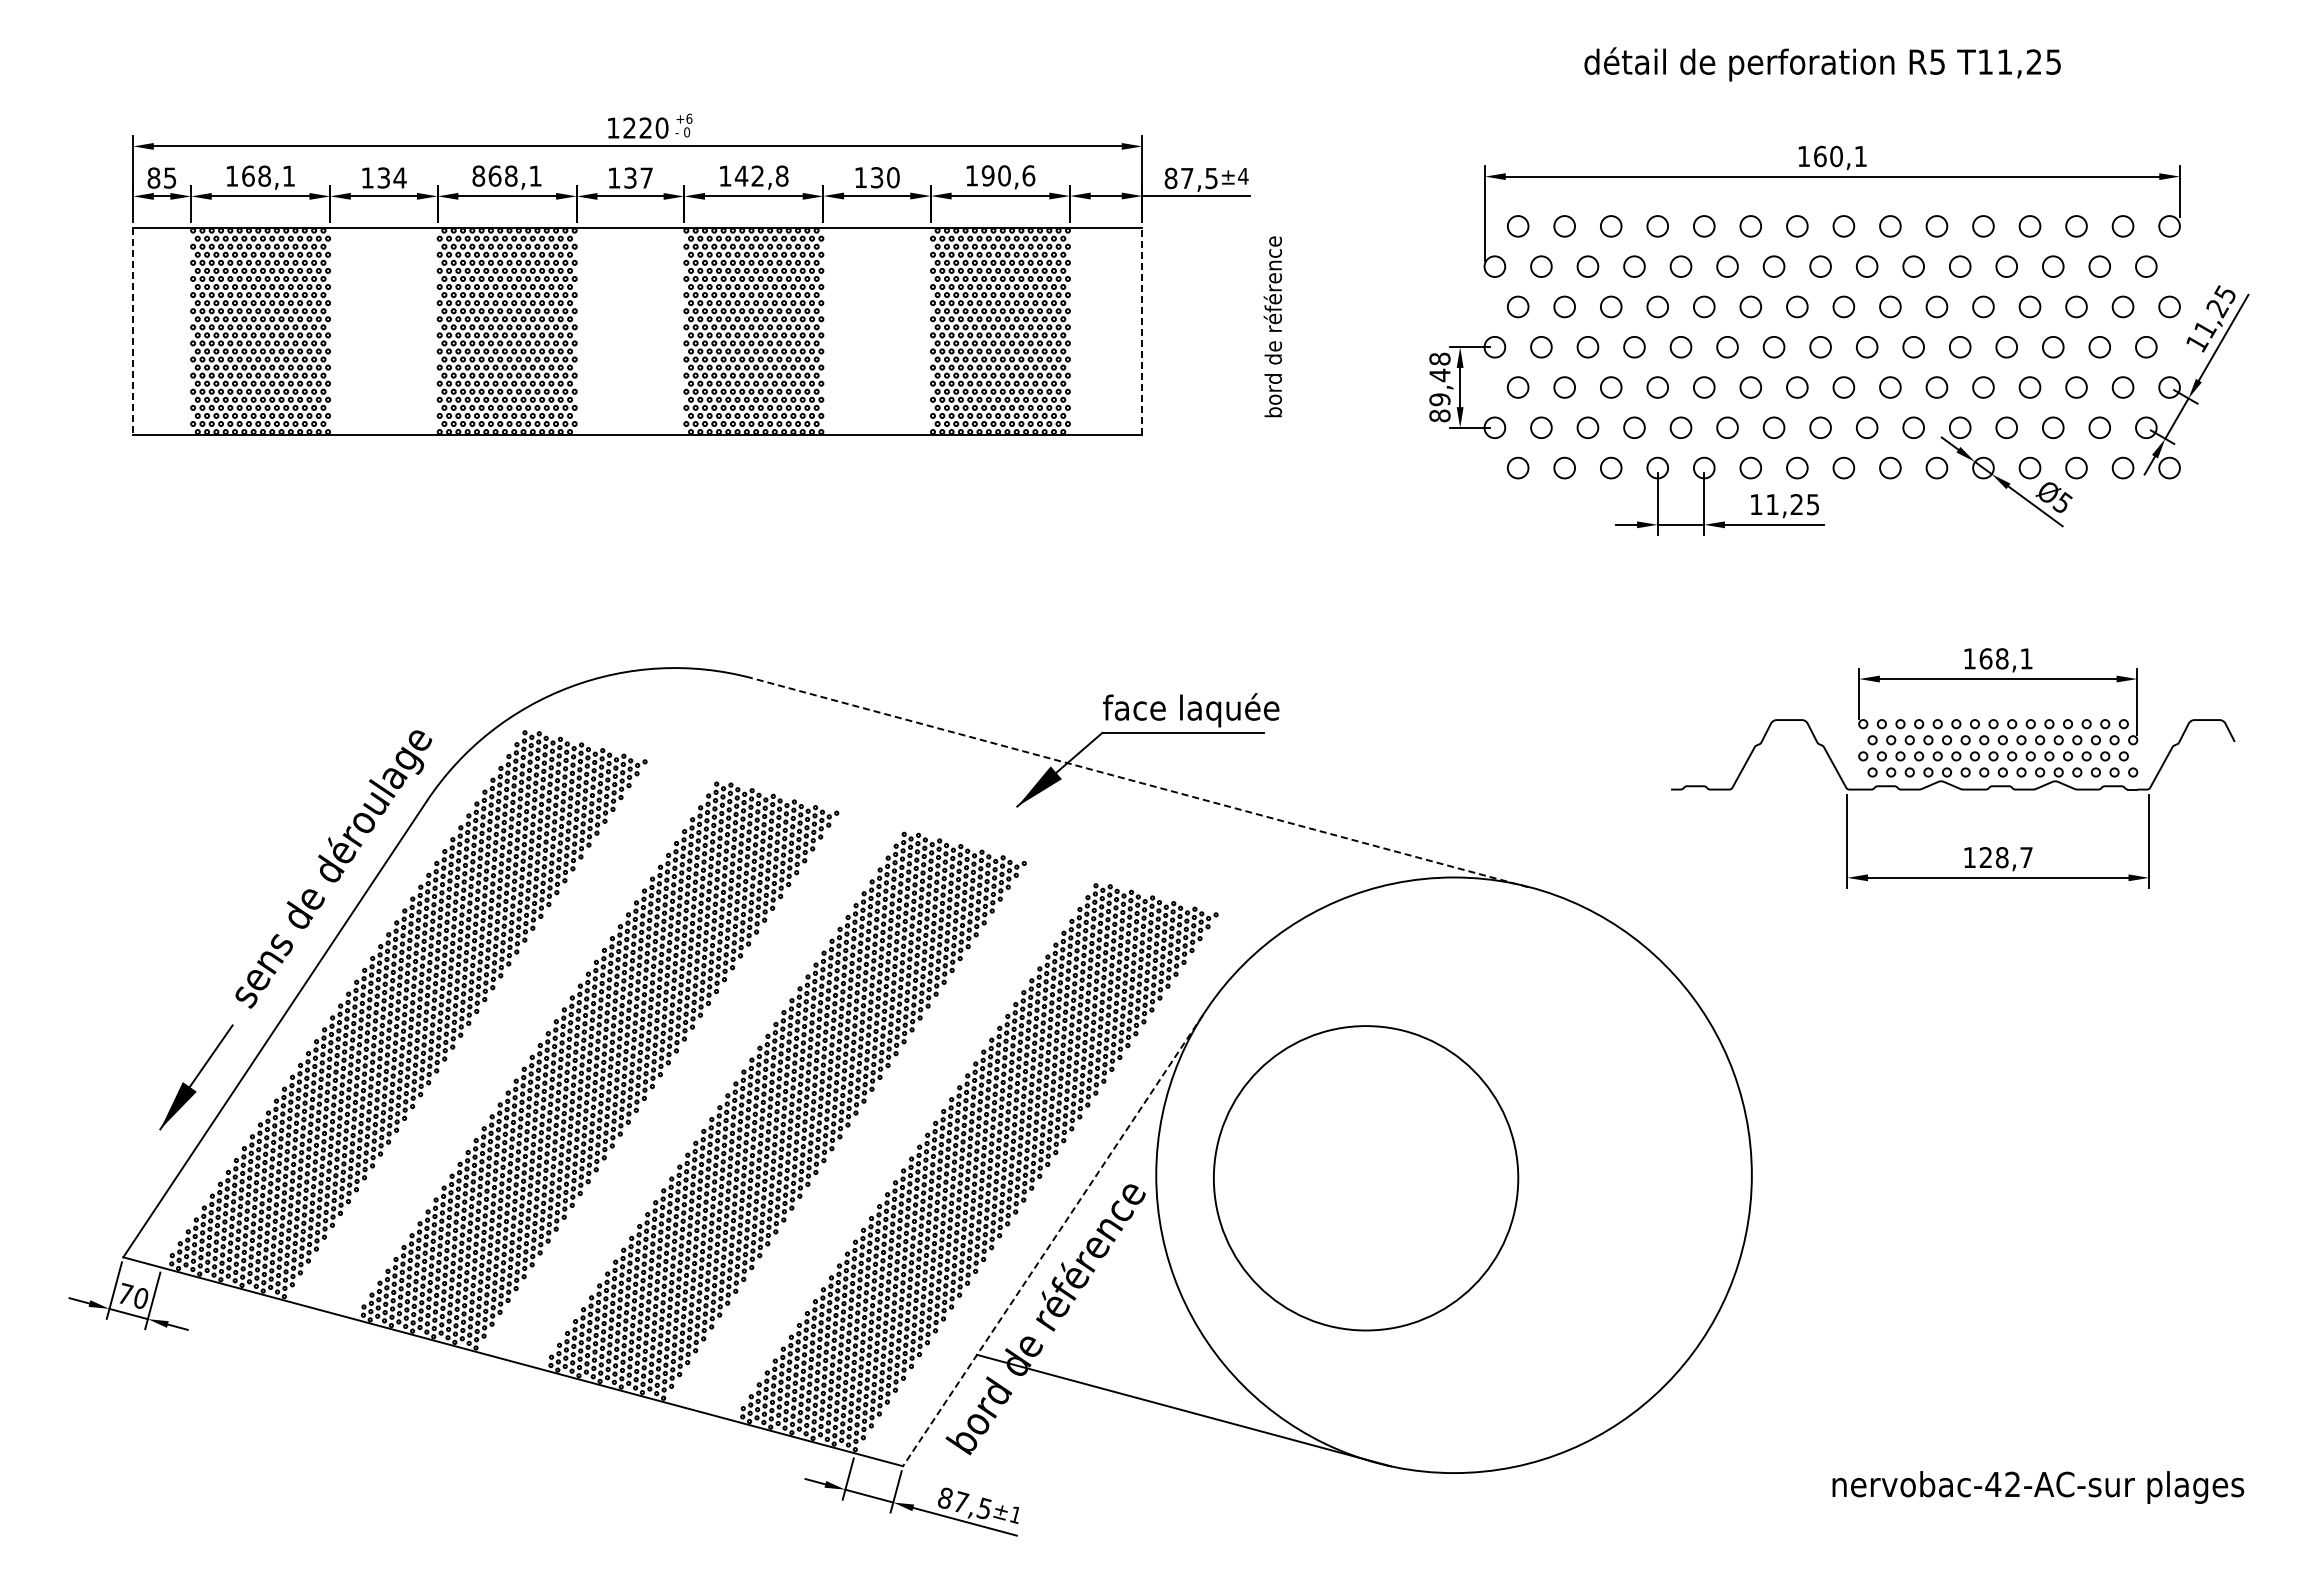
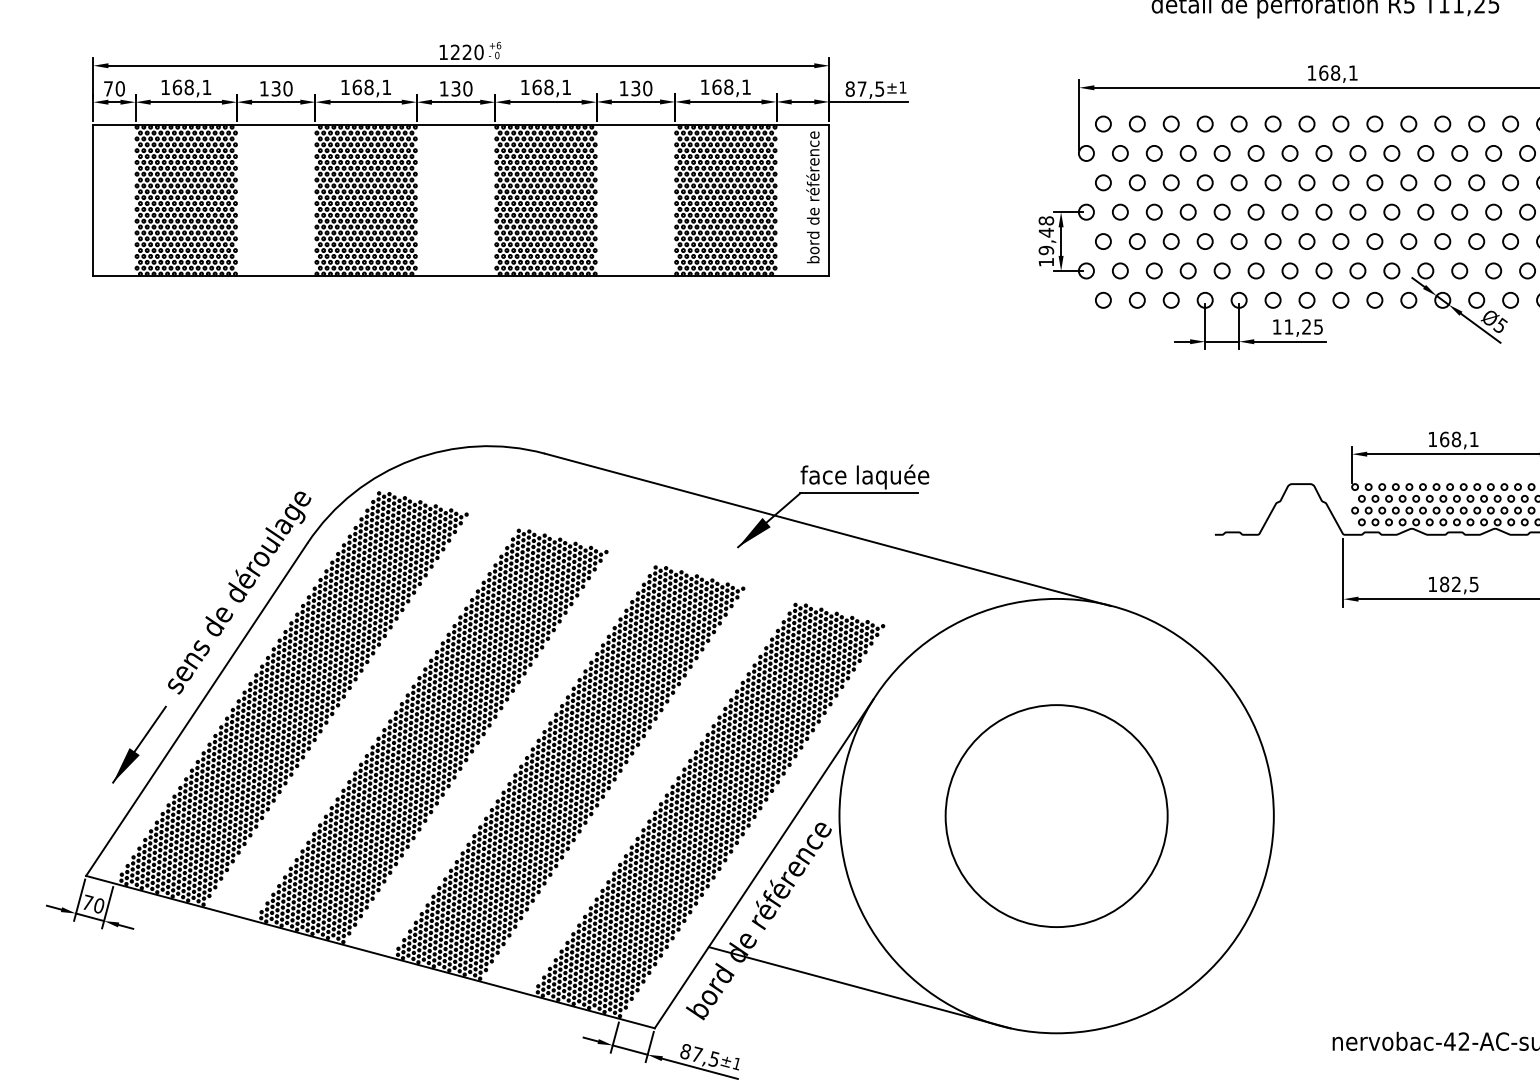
text: (1836, 156) -> (1335, 73), 160,1 -> 168,1
text: (478, 175) -> (345, 86), 868,1 -> 168,1
text: (761, 175) -> (551, 86), 142,8 -> 168,1
text: (1008, 175) -> (731, 86), 190,6 -> 168,1
text: (1243, 176) -> (903, 87), ±4 -> ±1
text: (161, 177) -> (113, 88), 85 -> 70
text: (399, 177) -> (287, 88), 134 -> 130
text: (646, 177) -> (467, 88), 137 -> 130
text: (1272, 326) -> (812, 197), moved
line: (133, 331) -> (93, 200), dashed -> solid
line: (1142, 331) -> (829, 200), dashed -> solid
text: (1439, 415) -> (1046, 261), 89,48 -> 19,48
line: (1140, 782) -> (827, 529), dashed -> solid
text: (2005, 857) -> (1458, 584), 128,7 -> 182,5
circle: (1366, 1178) -> (1056, 816), moved
line: (1052, 1240) -> (763, 863), dashed -> solid

